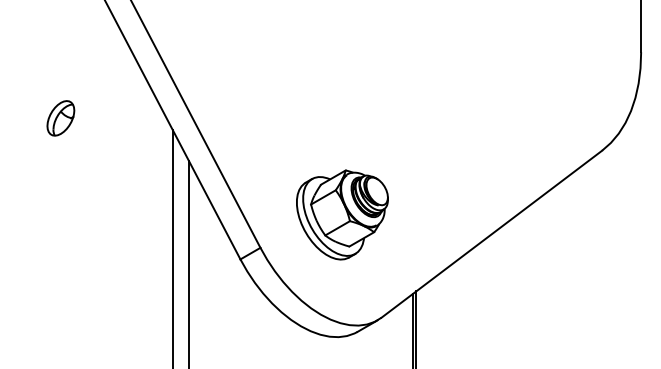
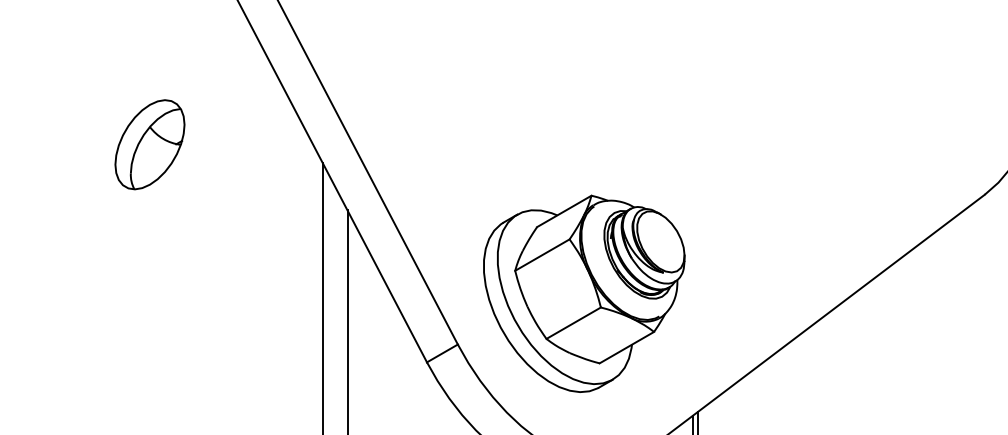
part: (60, 118) -> (149, 145), size x1.67
part: (342, 214) -> (584, 293), size x1.43

